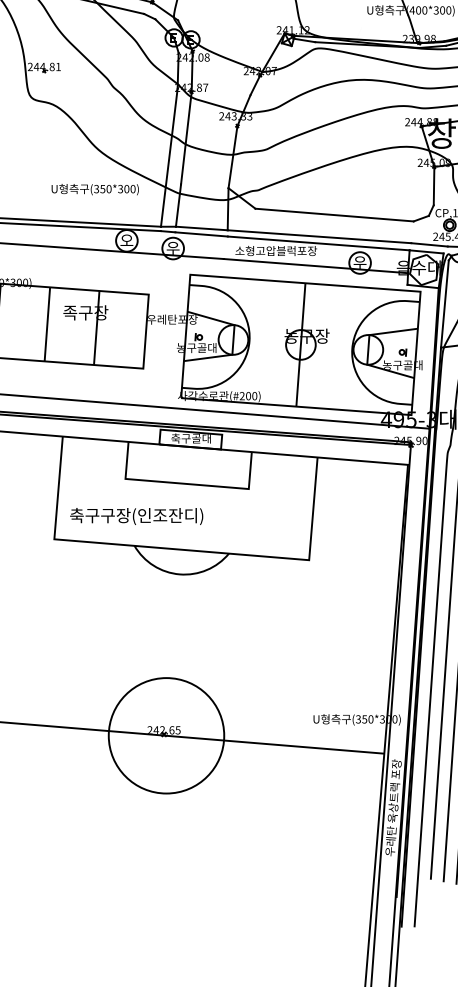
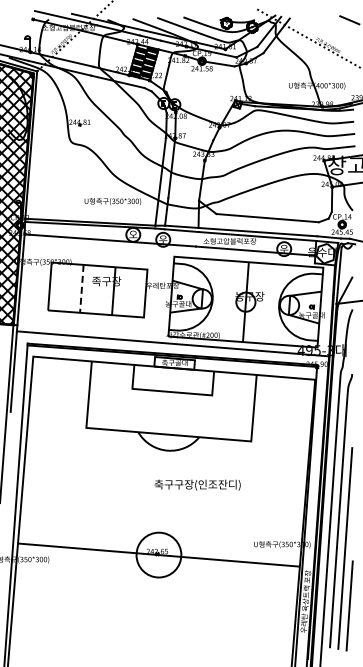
line: (46, 325) -> (81, 289), solid -> dashed
text: (136, 515) -> (197, 484), moved
circle: (165, 734) -> (158, 554), size x0.6

